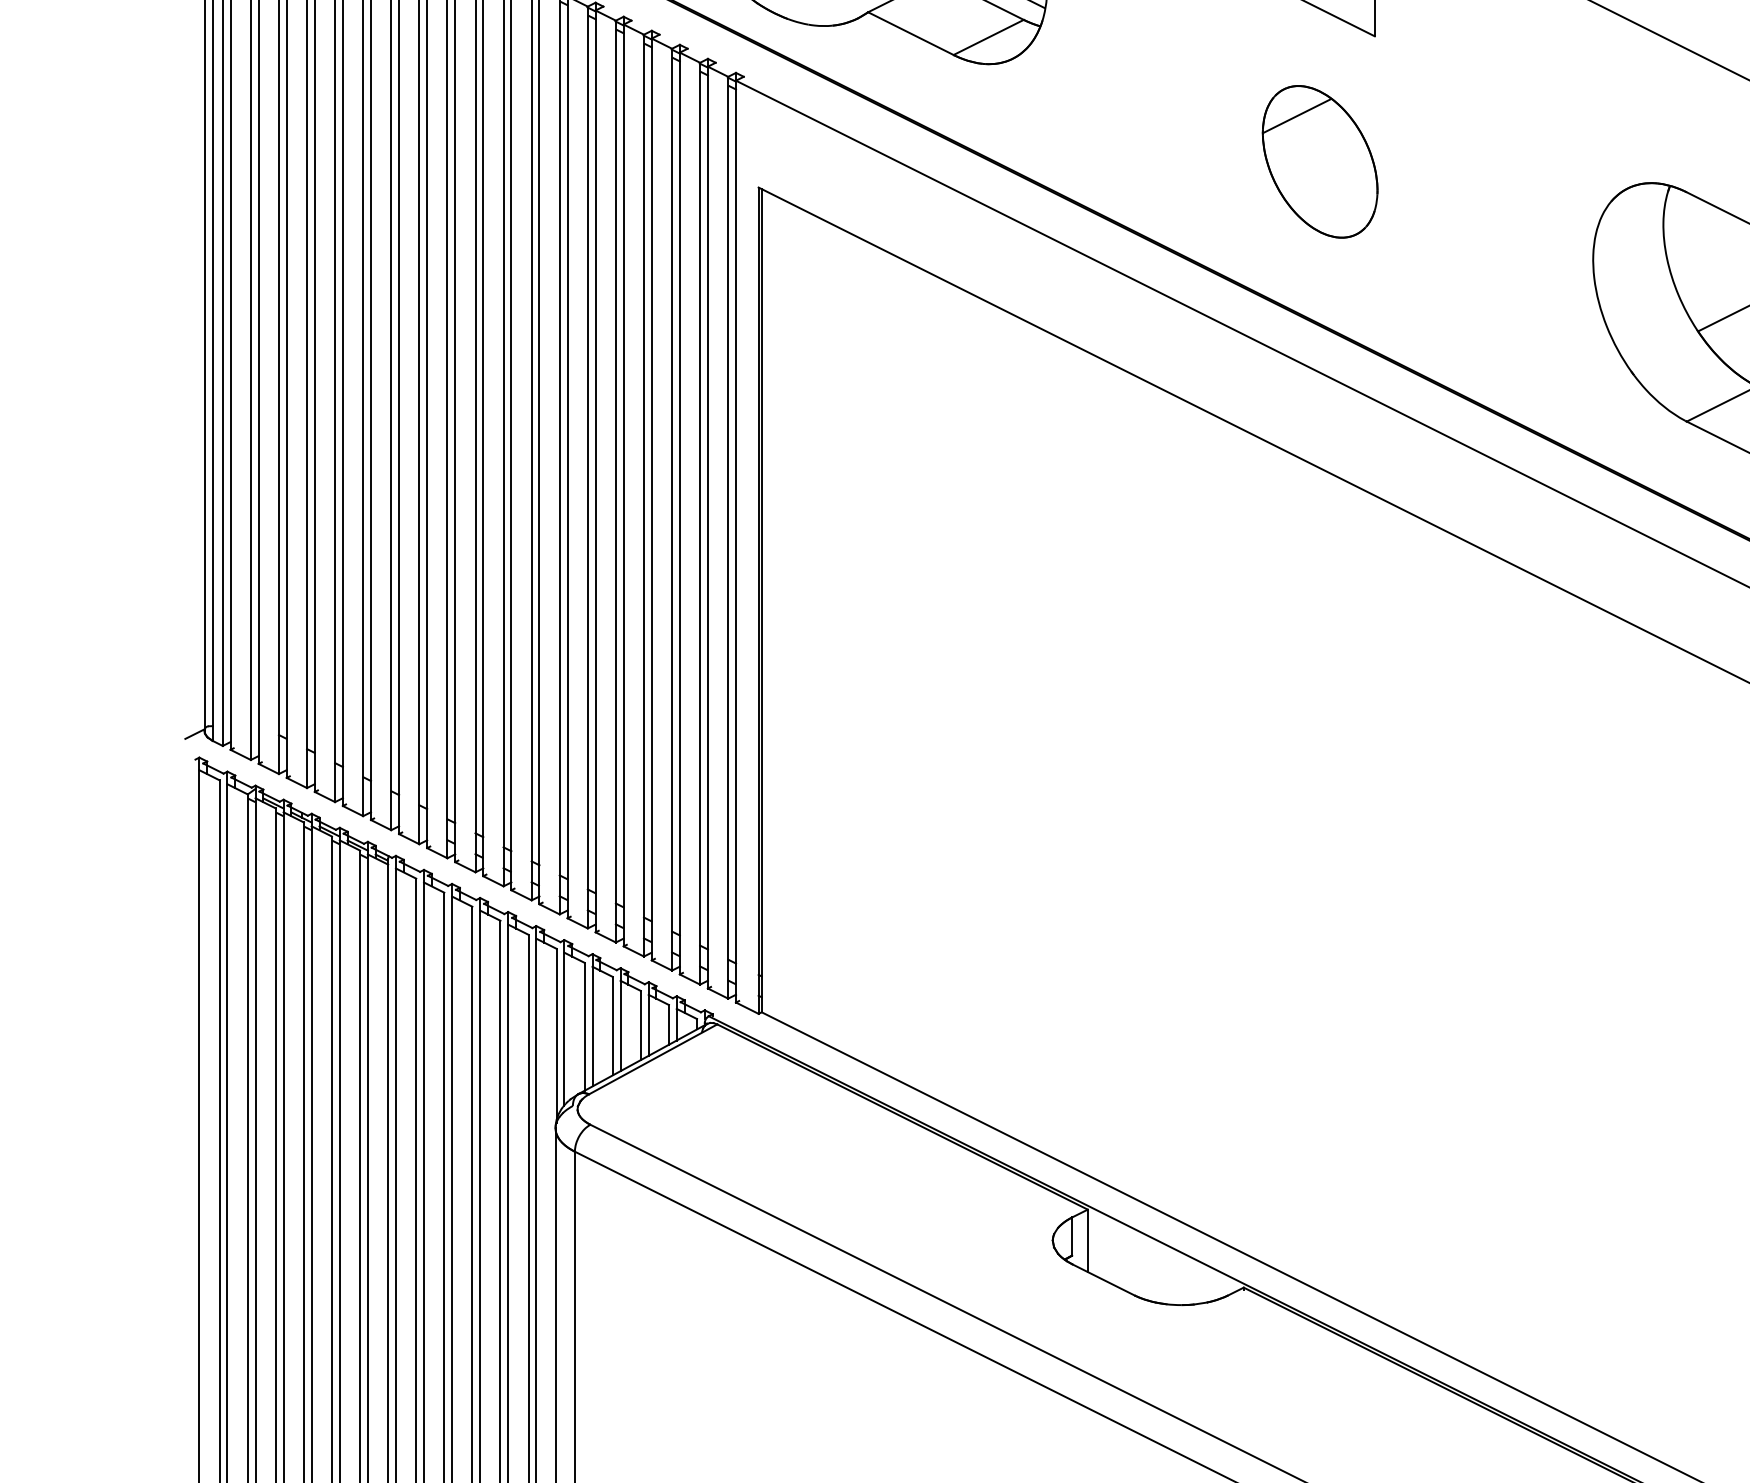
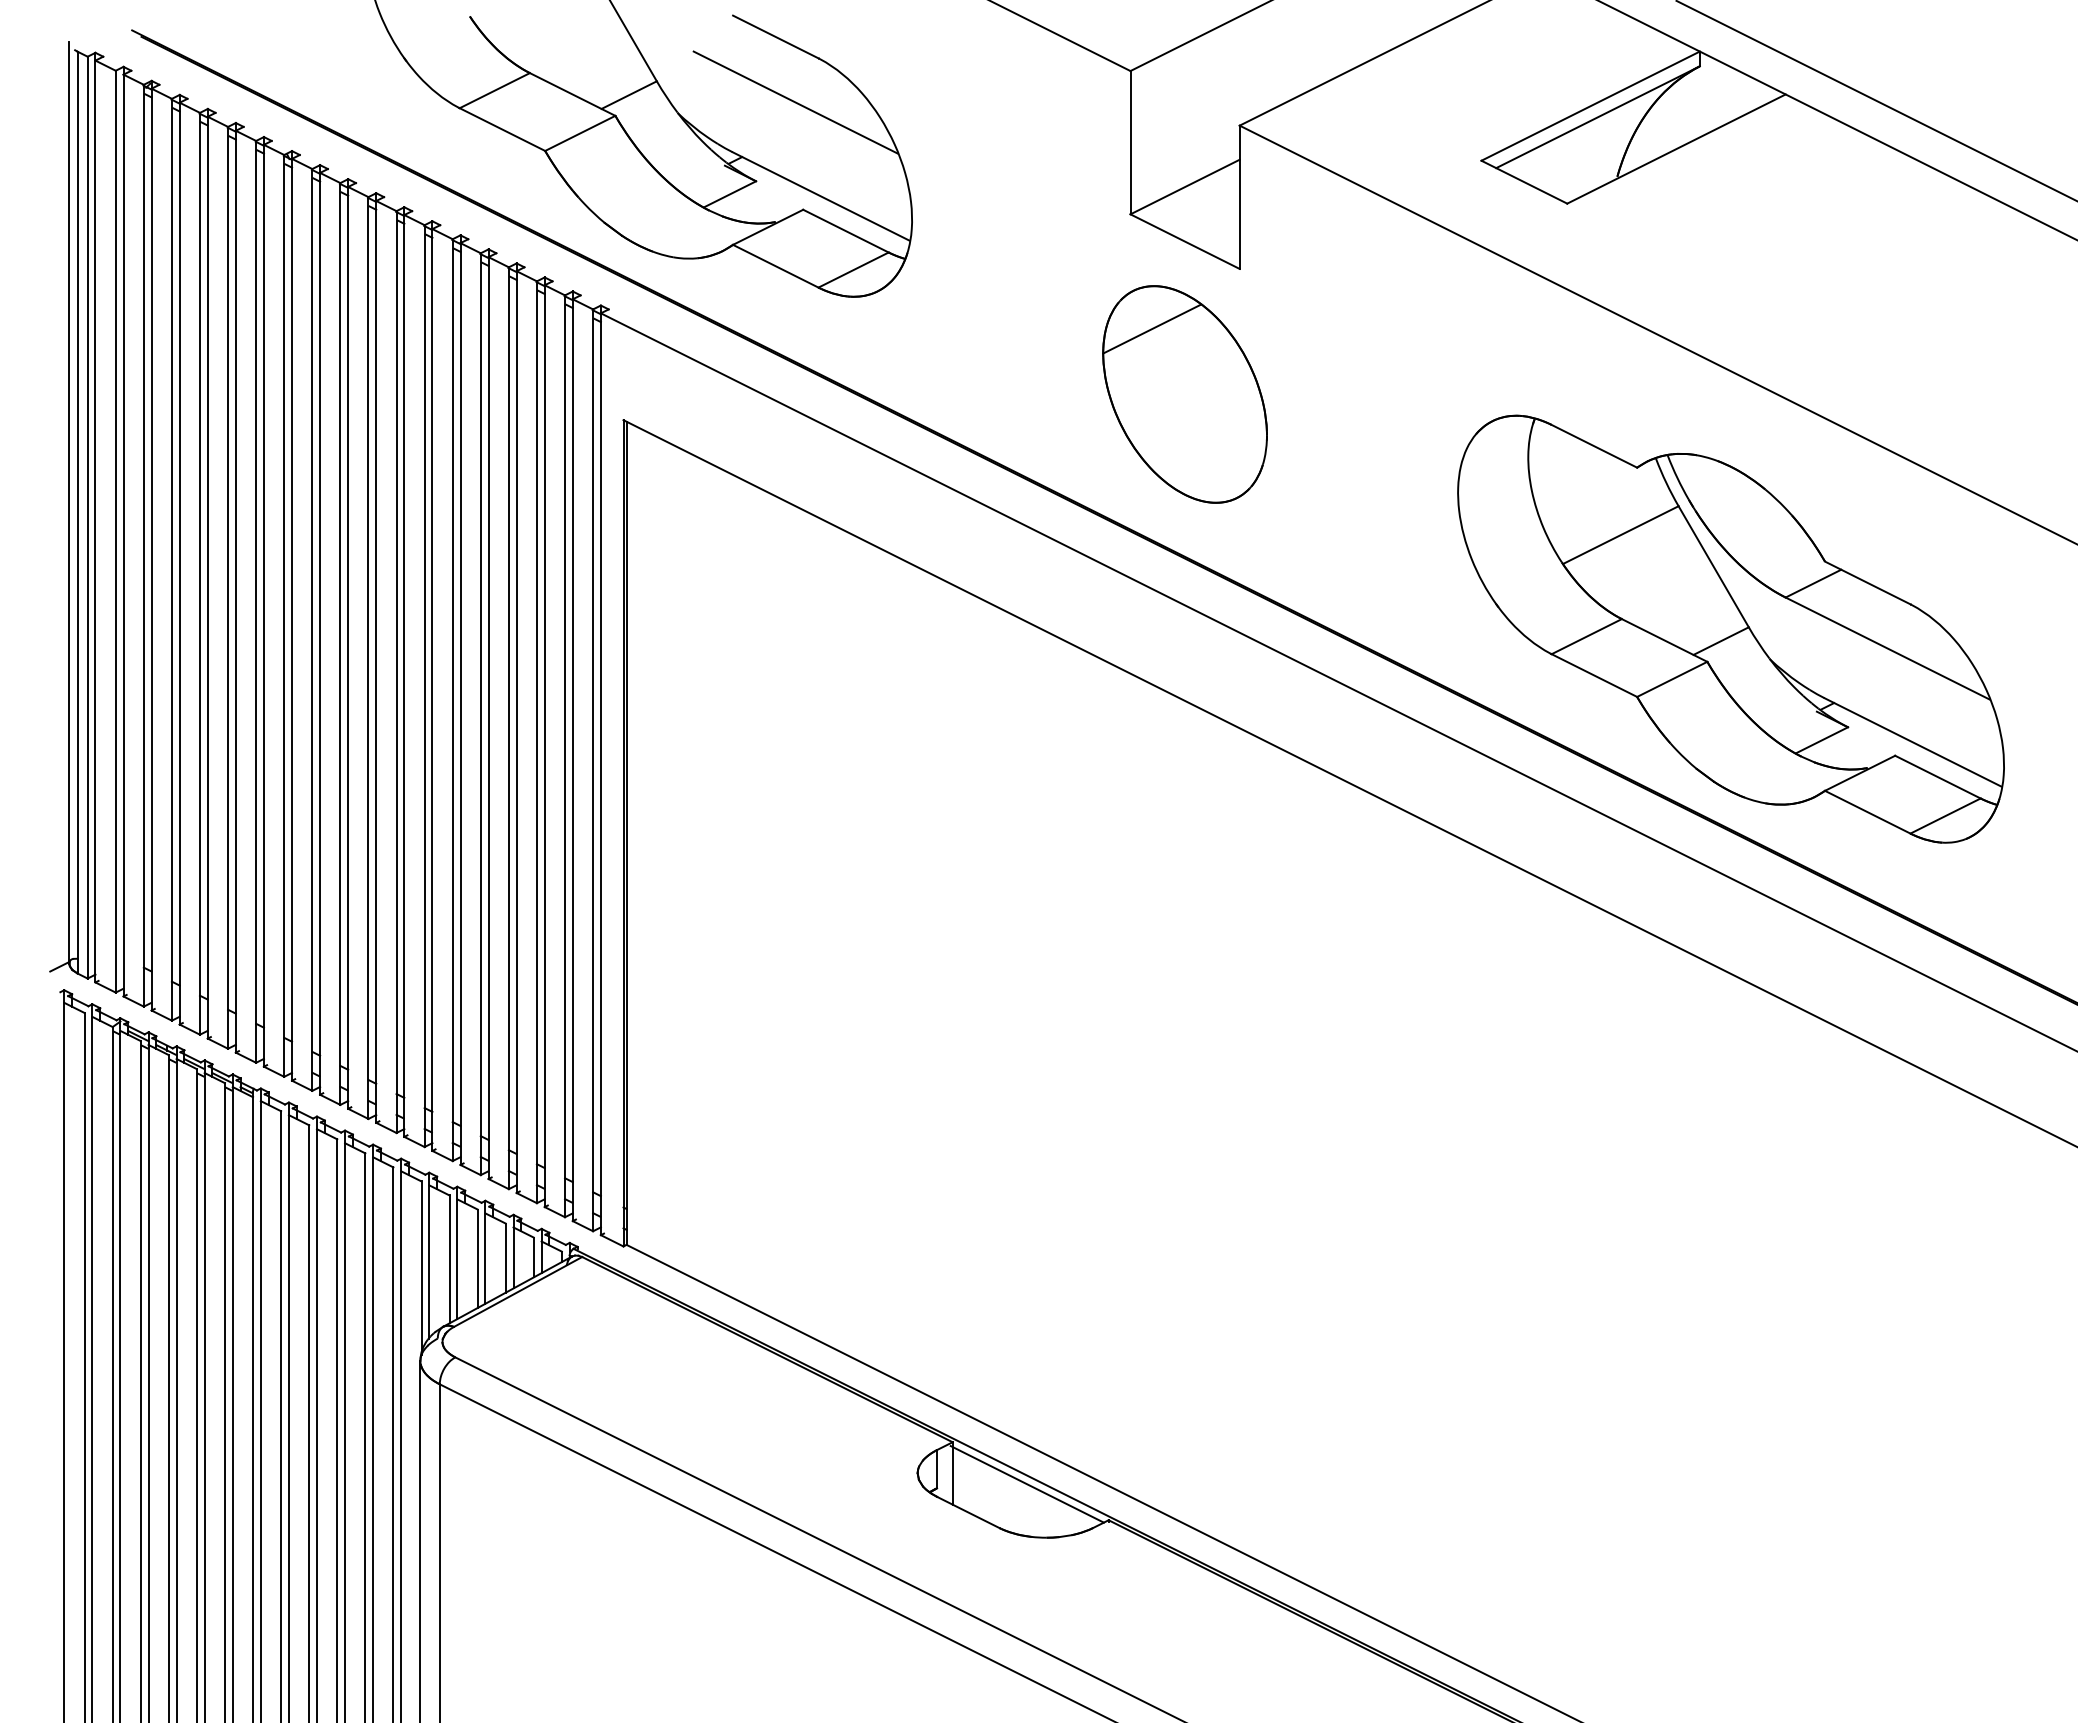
part: (1319, 161) -> (1184, 394), size x1.43
line: (1161, 1251) -> (1026, 1484), added

